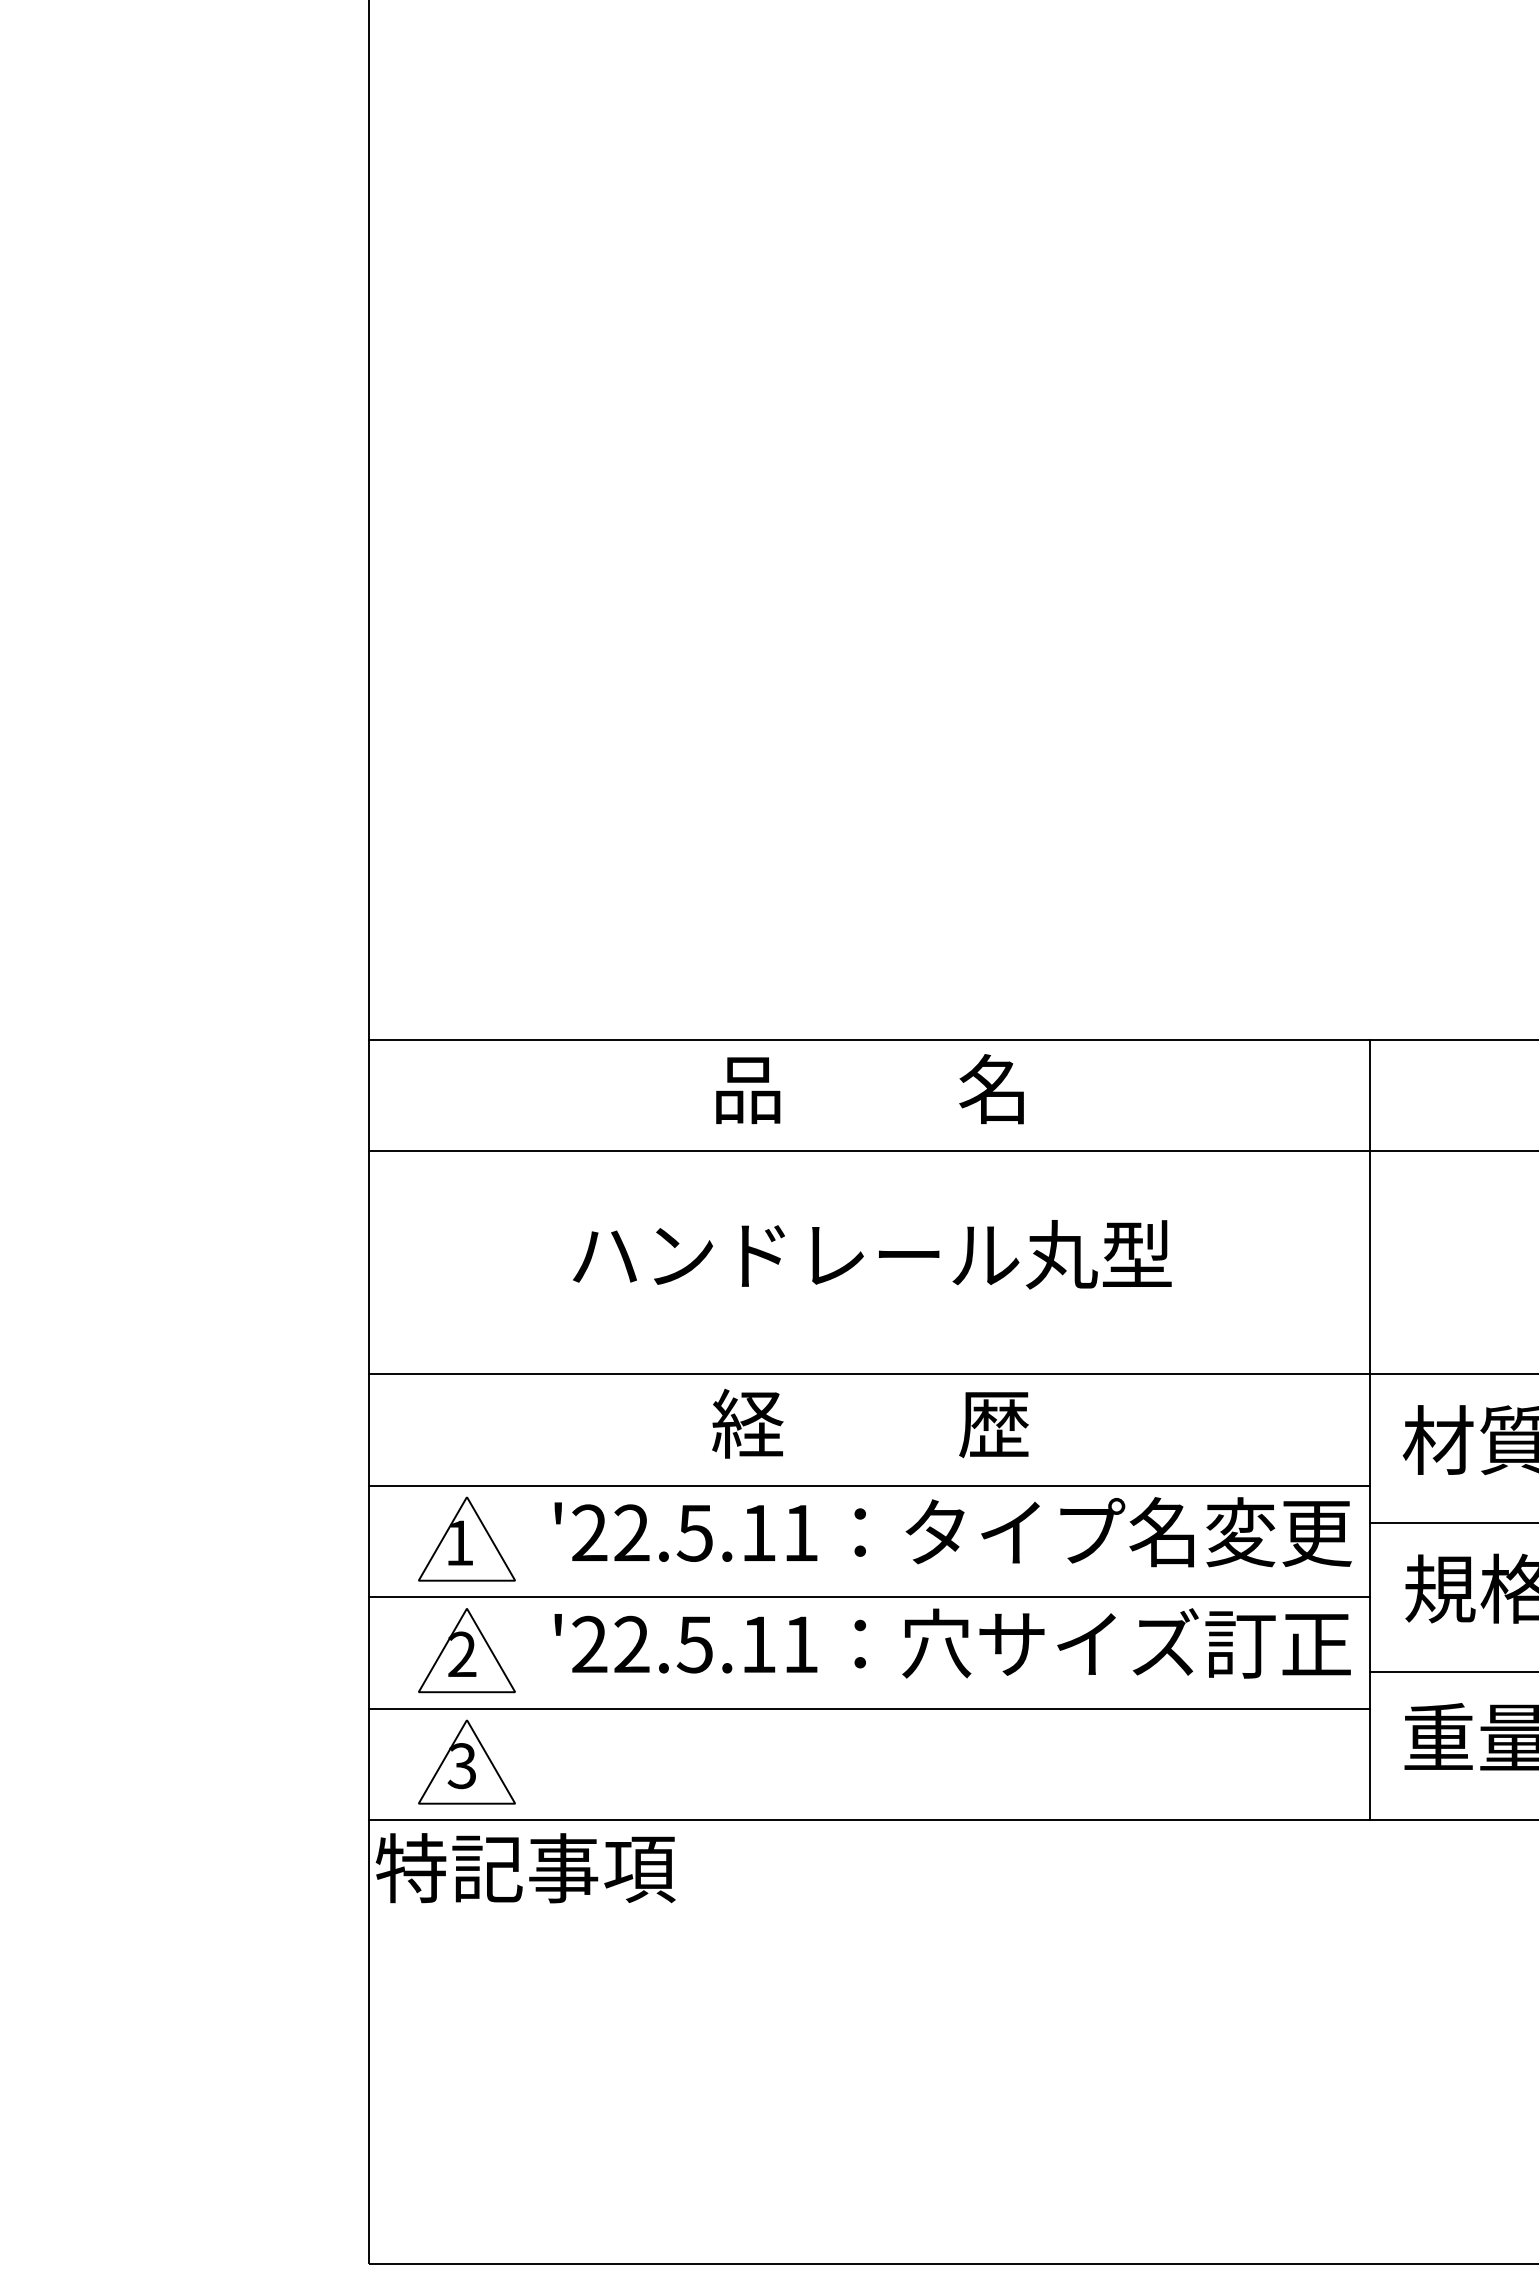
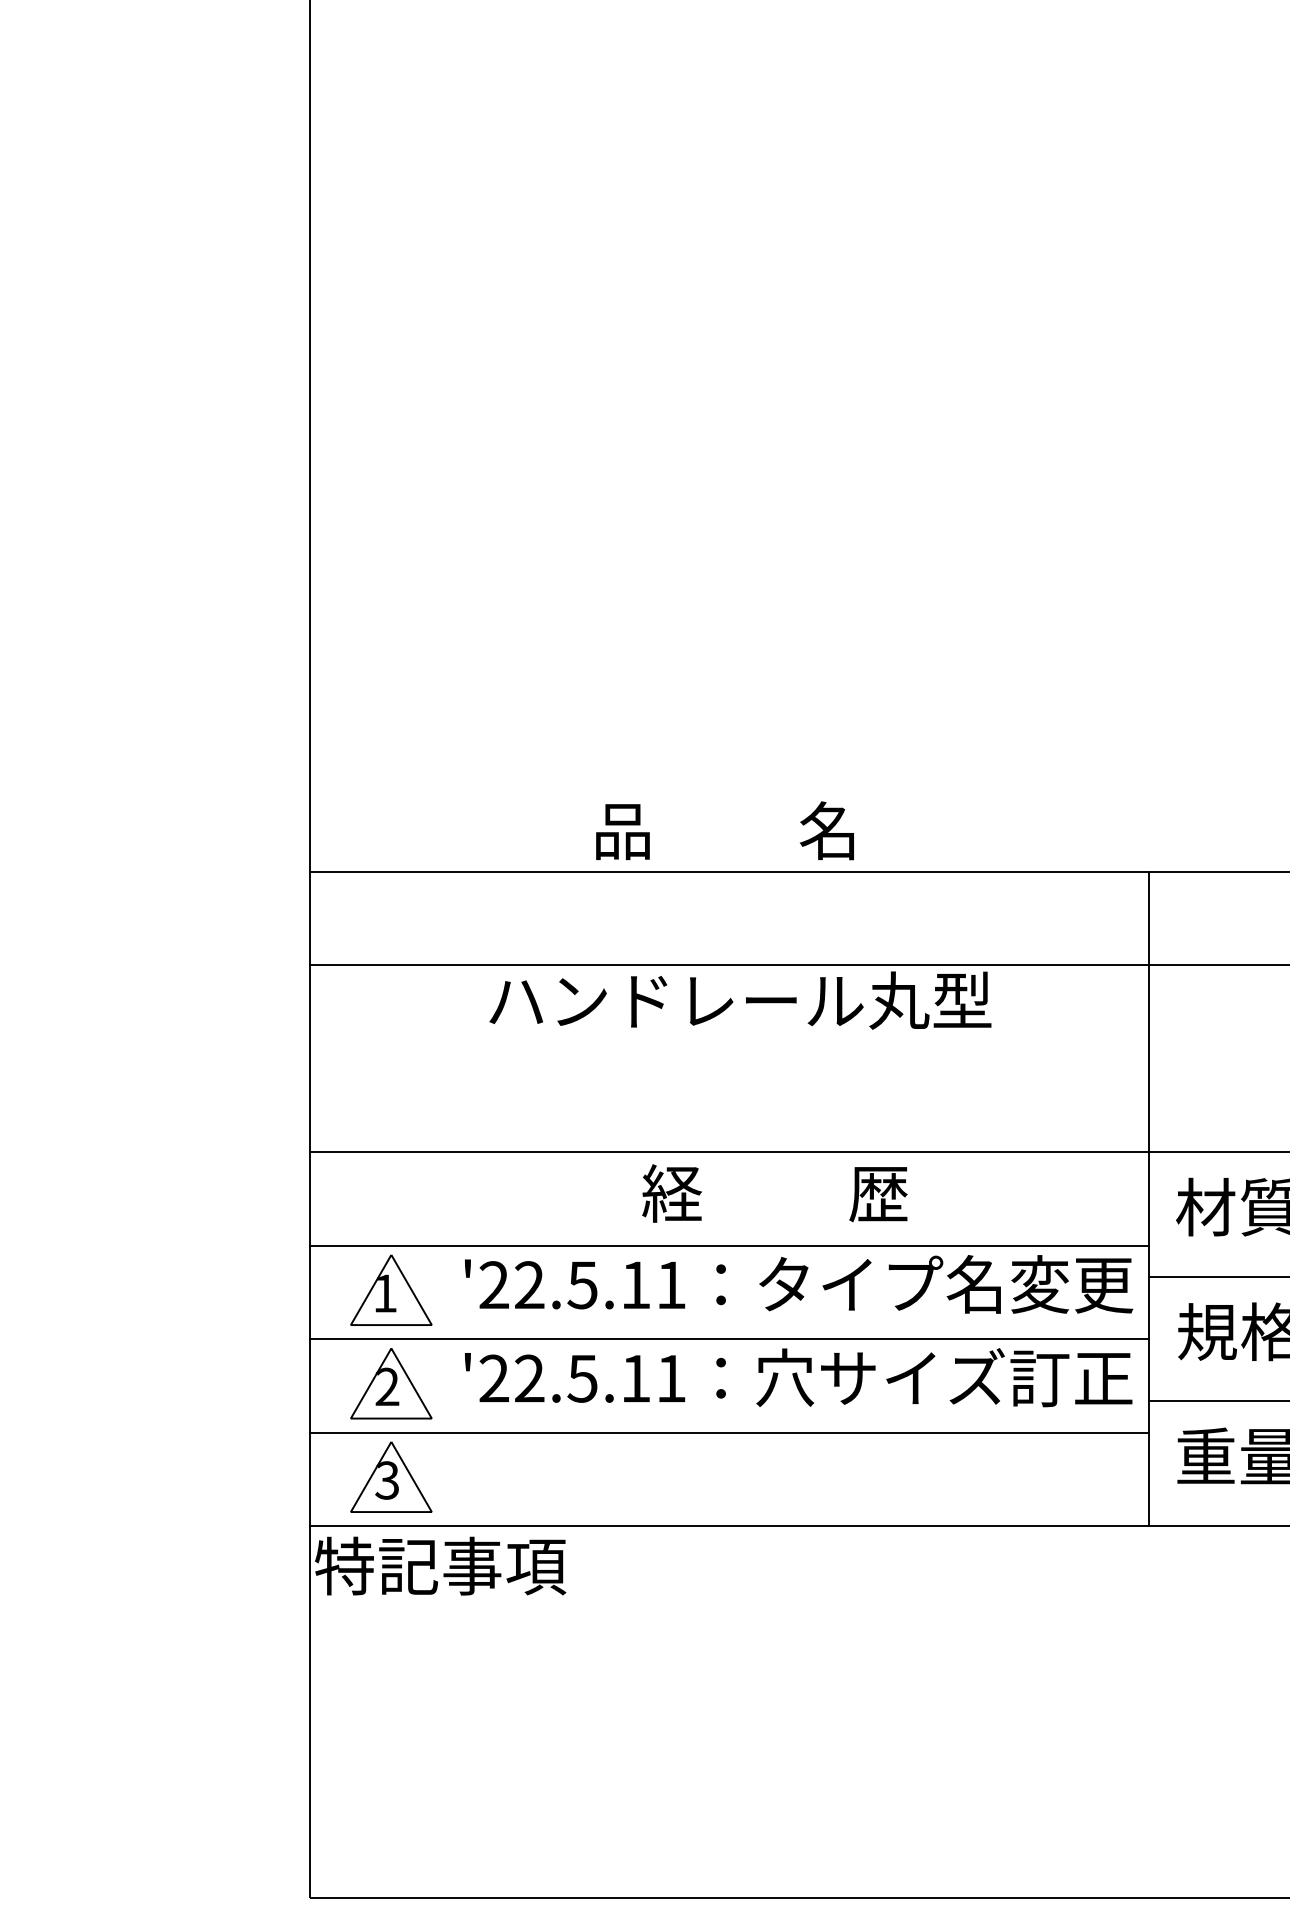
text: (869, 1089) -> (724, 831), moved
text: (872, 1254) -> (740, 1000), moved
text: (870, 1423) -> (774, 1193), moved

